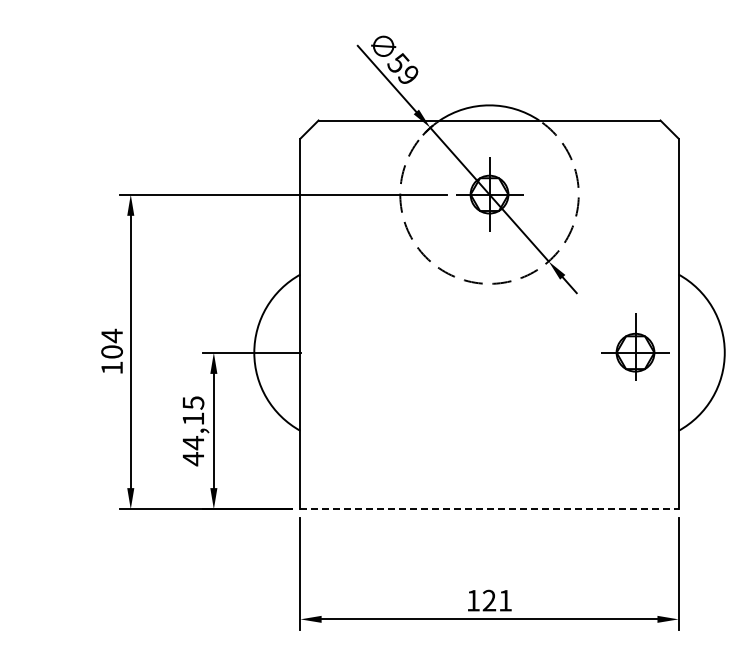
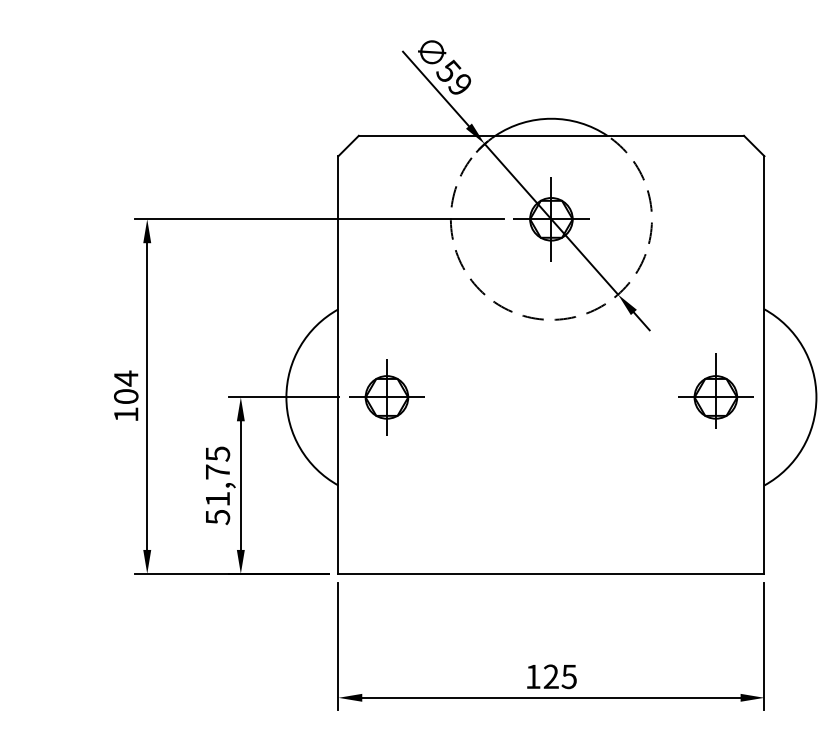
part: (343, 352) -> (386, 397), added
text: (193, 439) -> (217, 495), 44,15 -> 51,75
line: (490, 509) -> (552, 574), dashed -> solid
text: (504, 600) -> (568, 676), 121 -> 125

